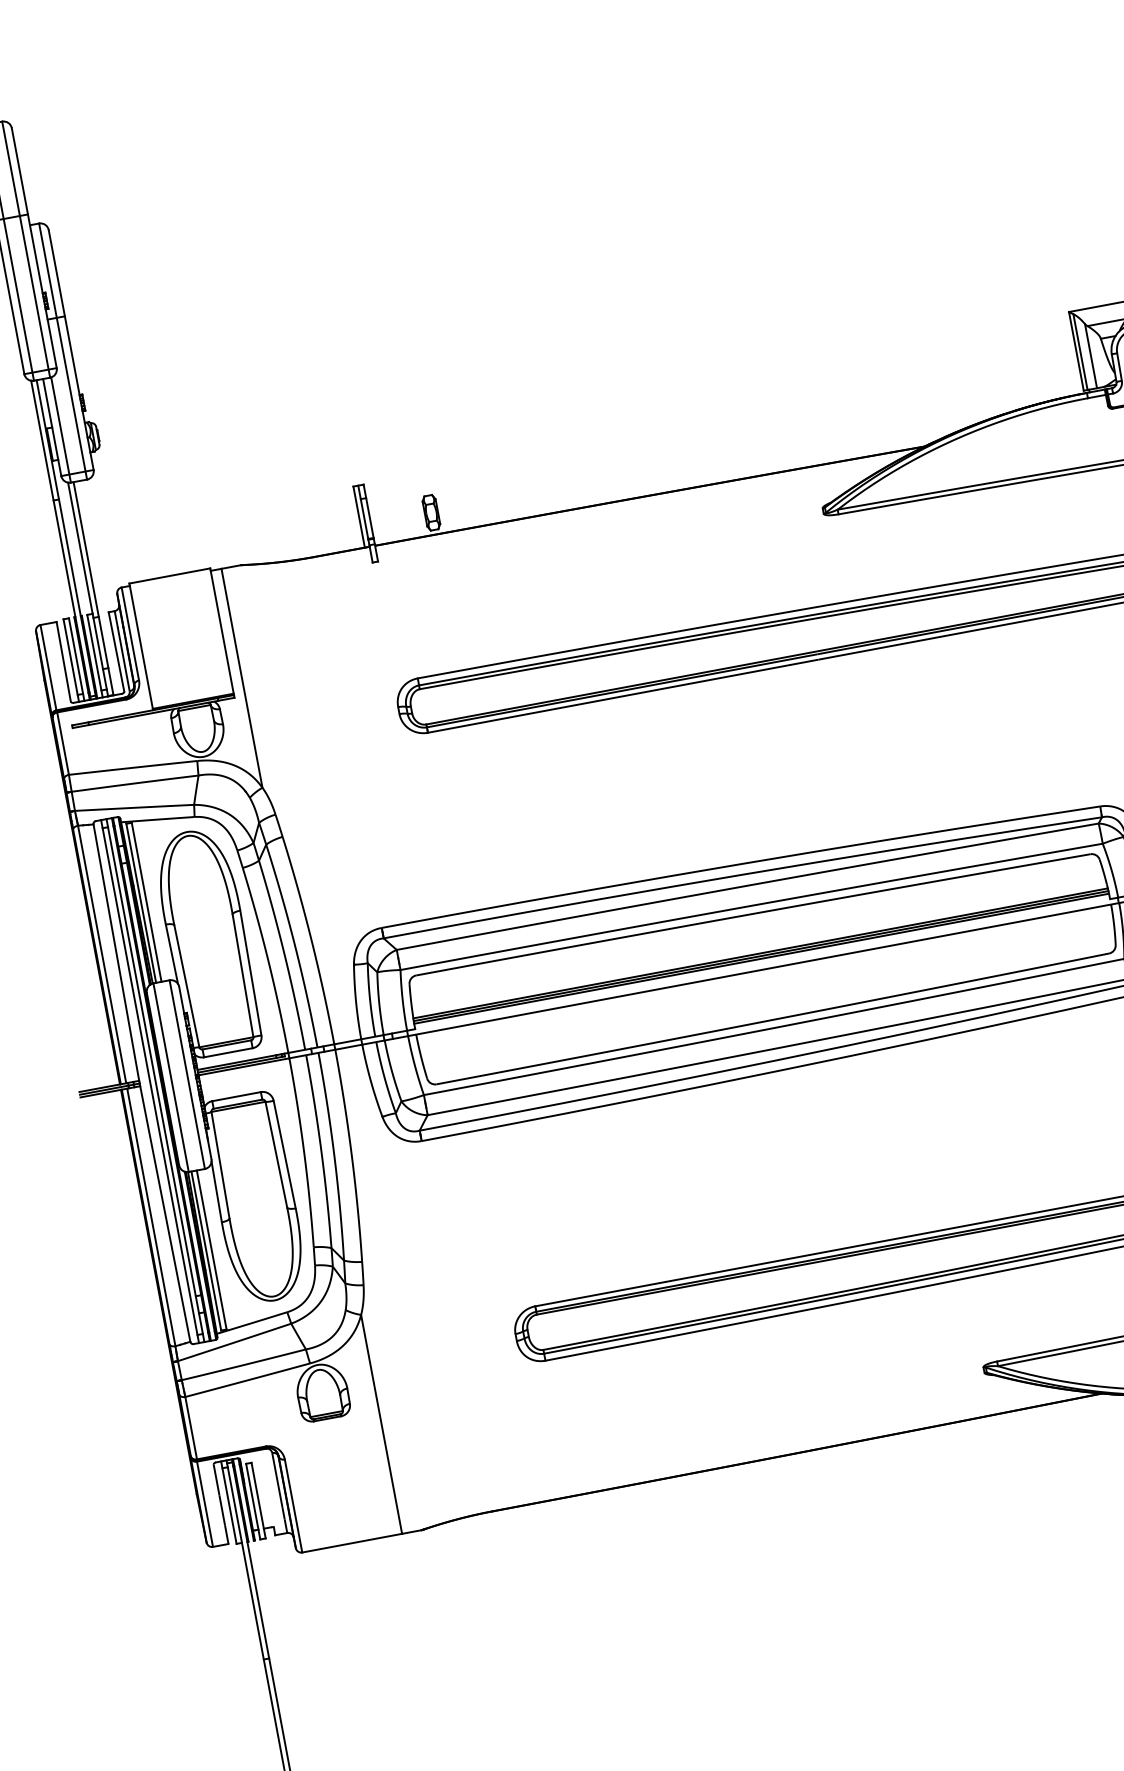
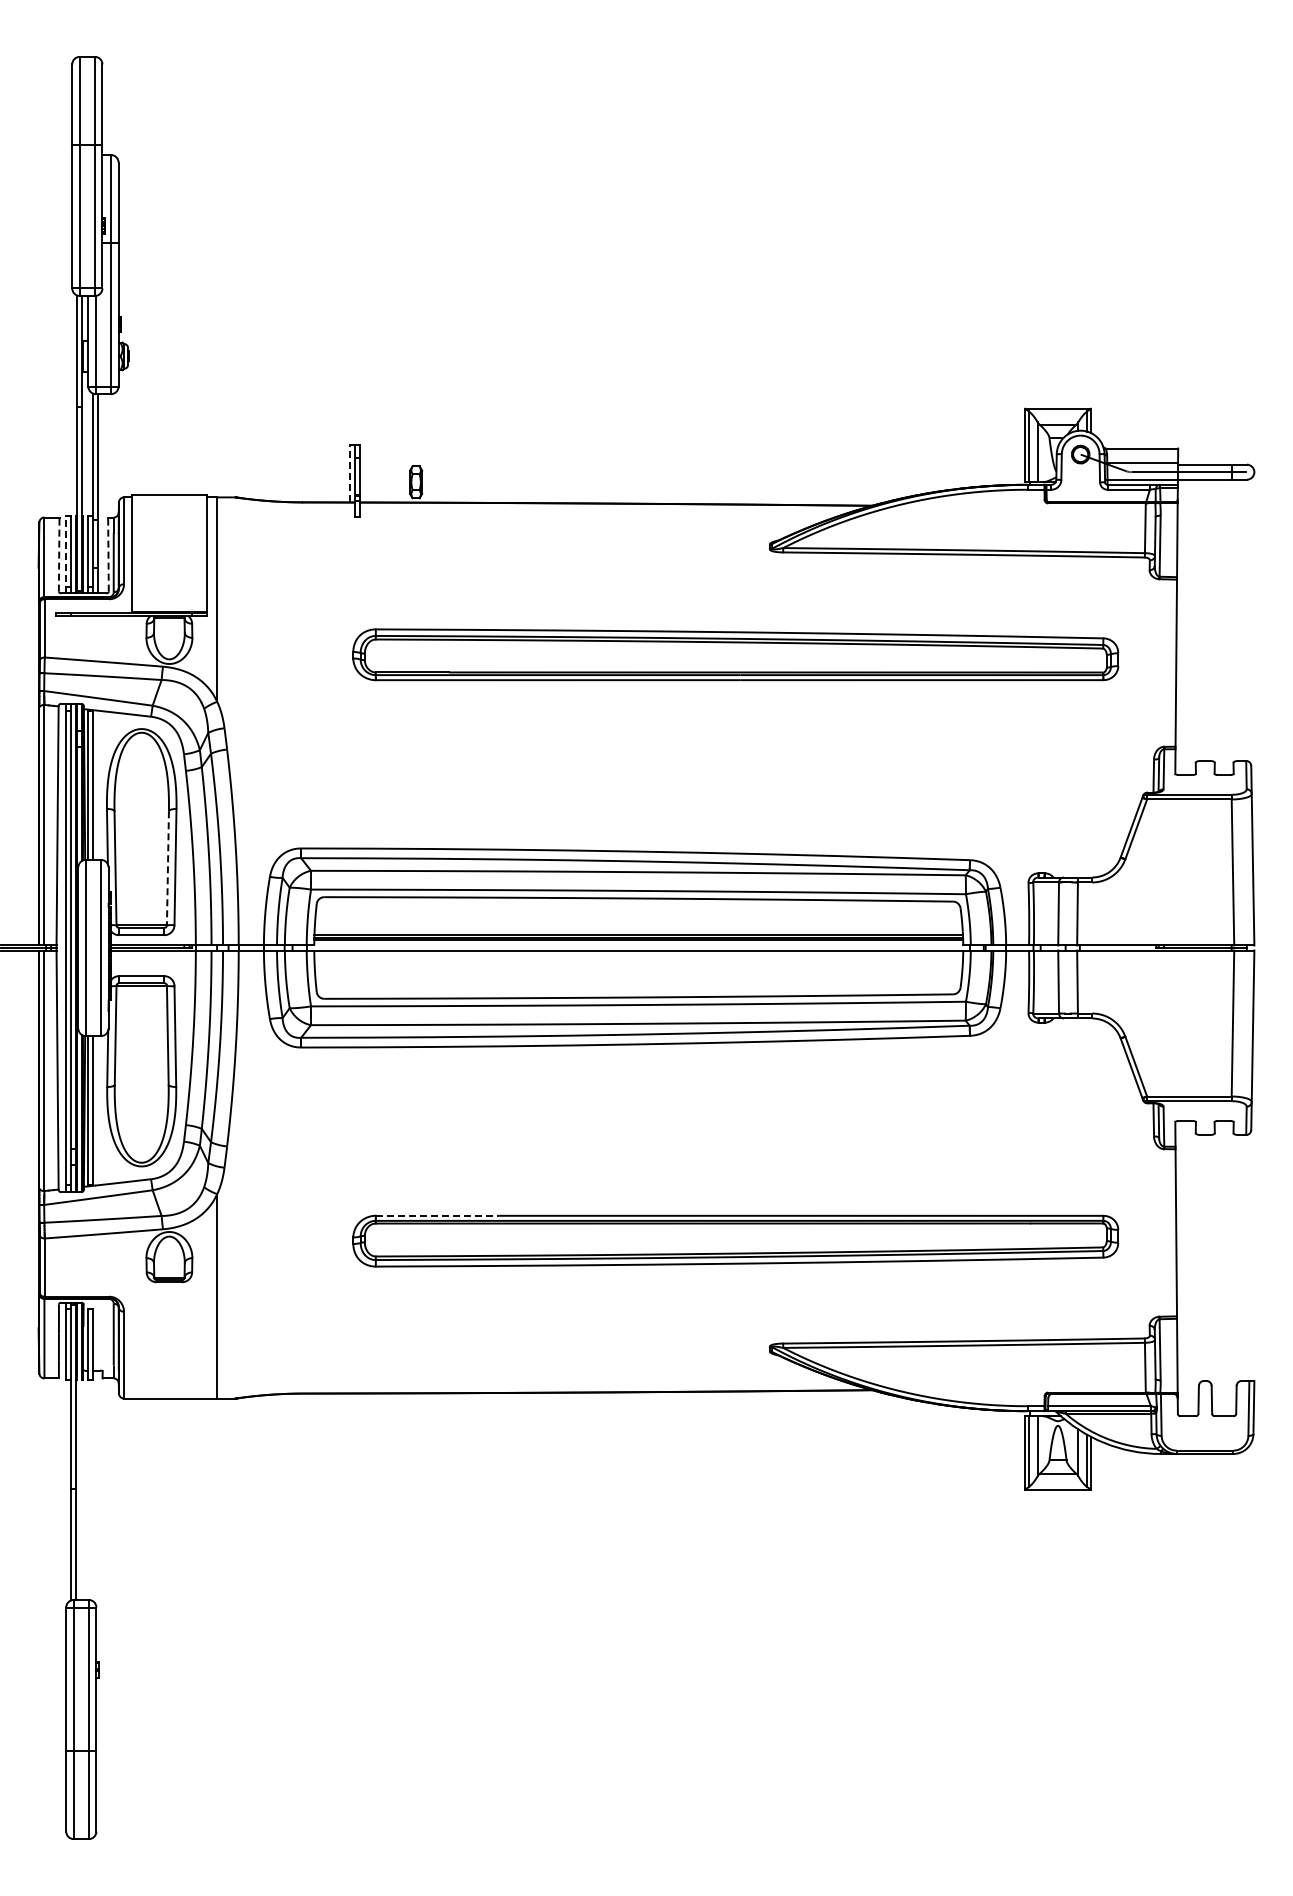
line: (359, 516) -> (350, 473), solid -> dashed
line: (116, 651) -> (108, 554), solid -> dashed
line: (71, 660) -> (66, 554), solid -> dashed
line: (64, 661) -> (59, 554), solid -> dashed
line: (242, 976) -> (167, 868), solid -> dashed
line: (600, 1293) -> (436, 1215), solid -> dashed

